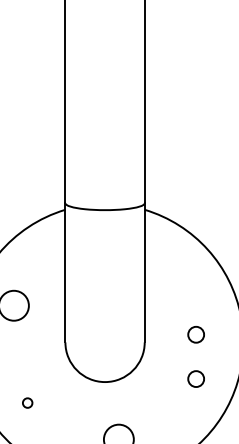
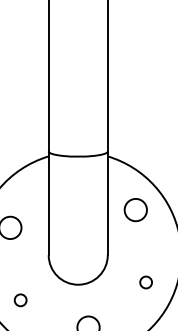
circle: (181, 282) -> (135, 210), added
circle: (195, 334) -> (145, 249), removed
circle: (27, 403) -> (20, 300), size x1.67

